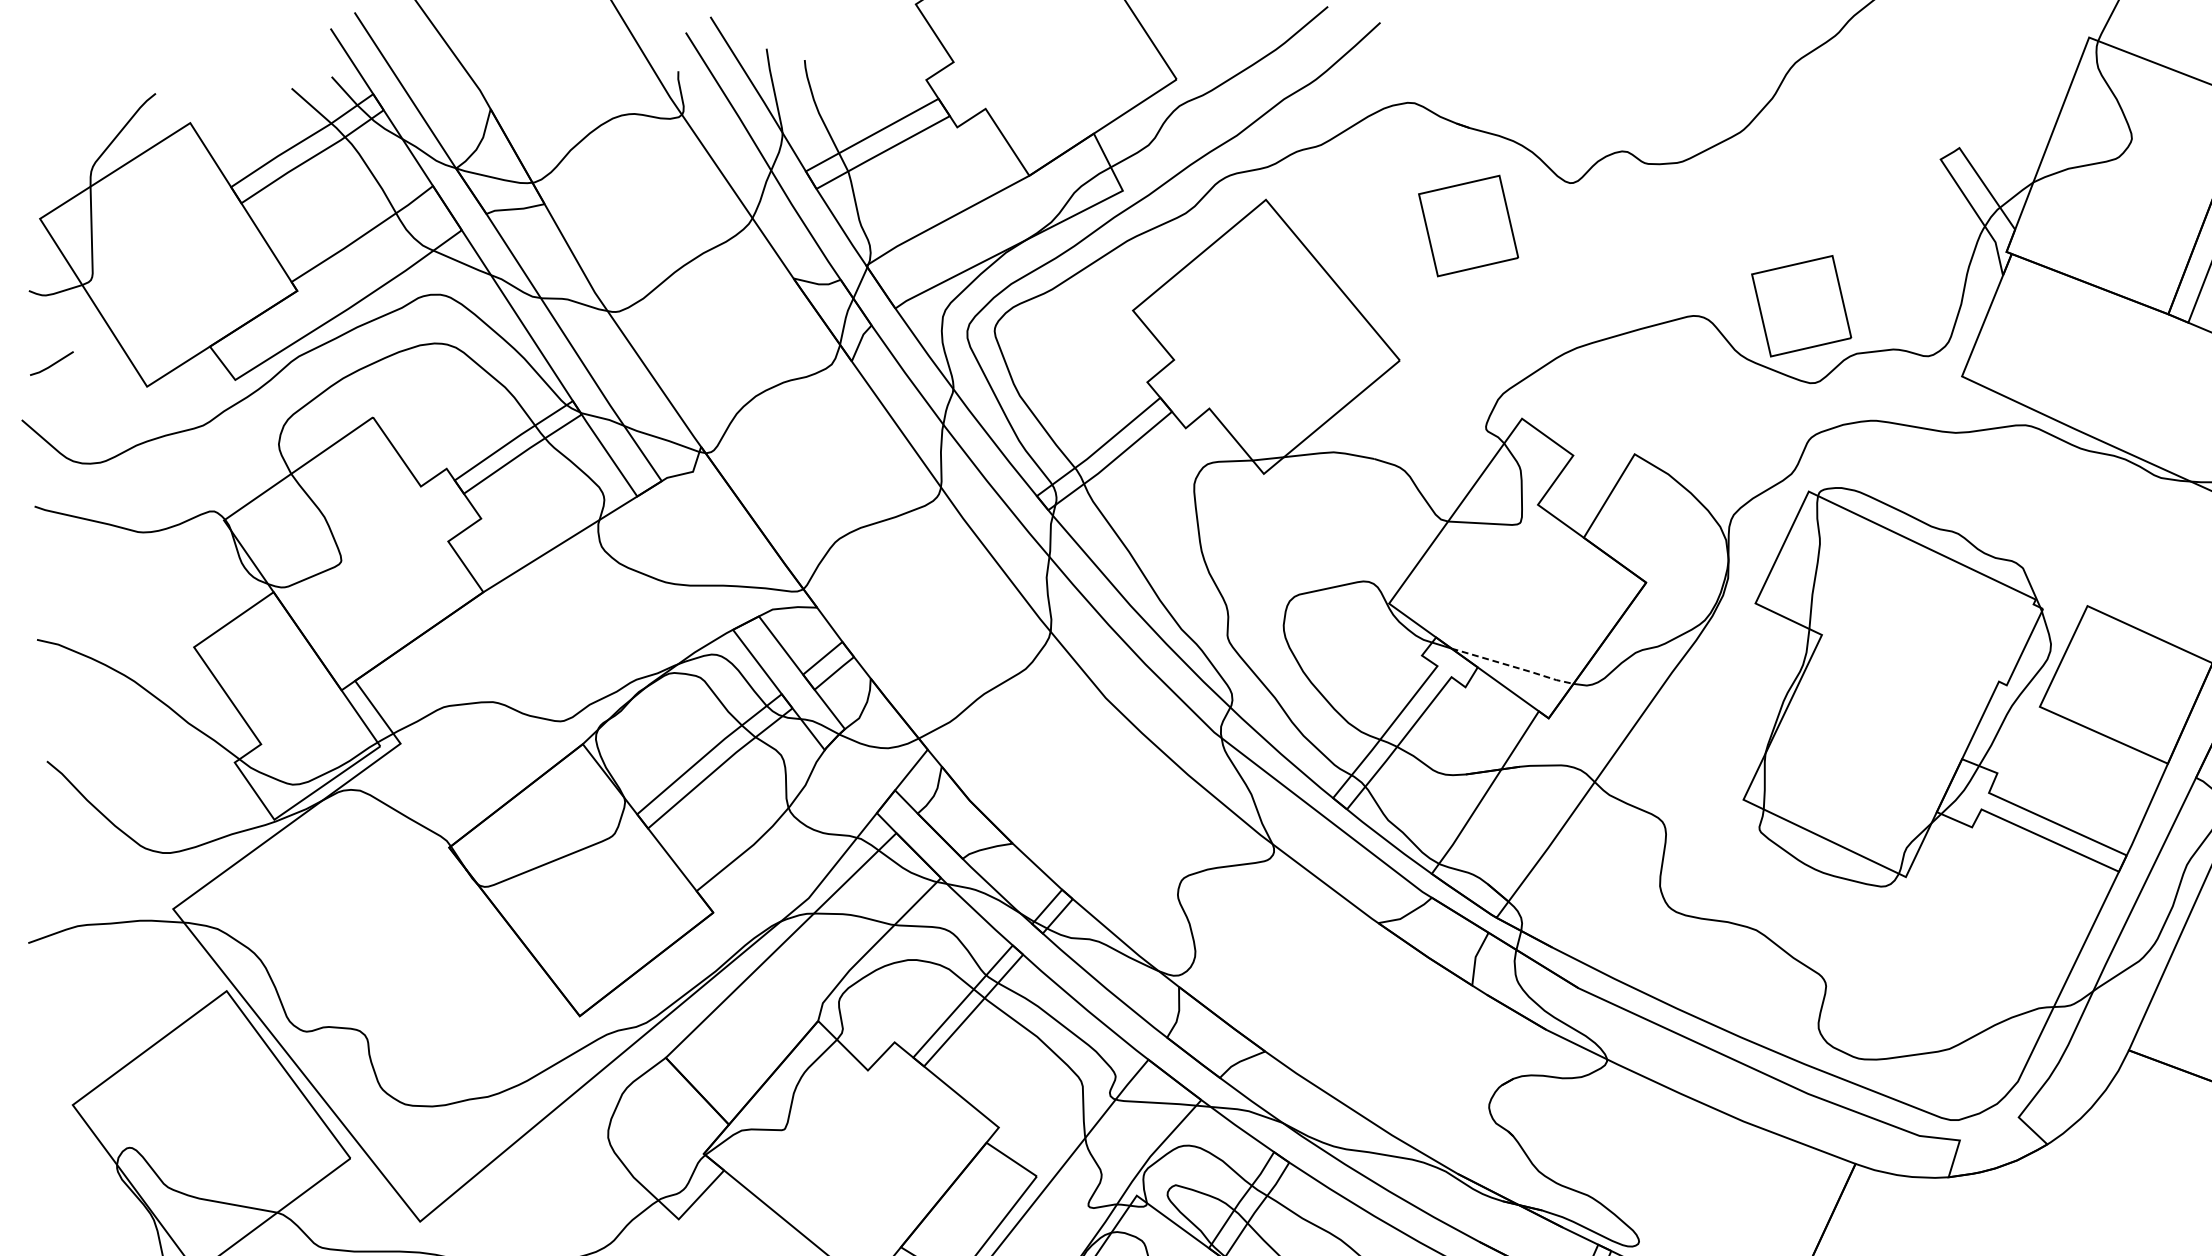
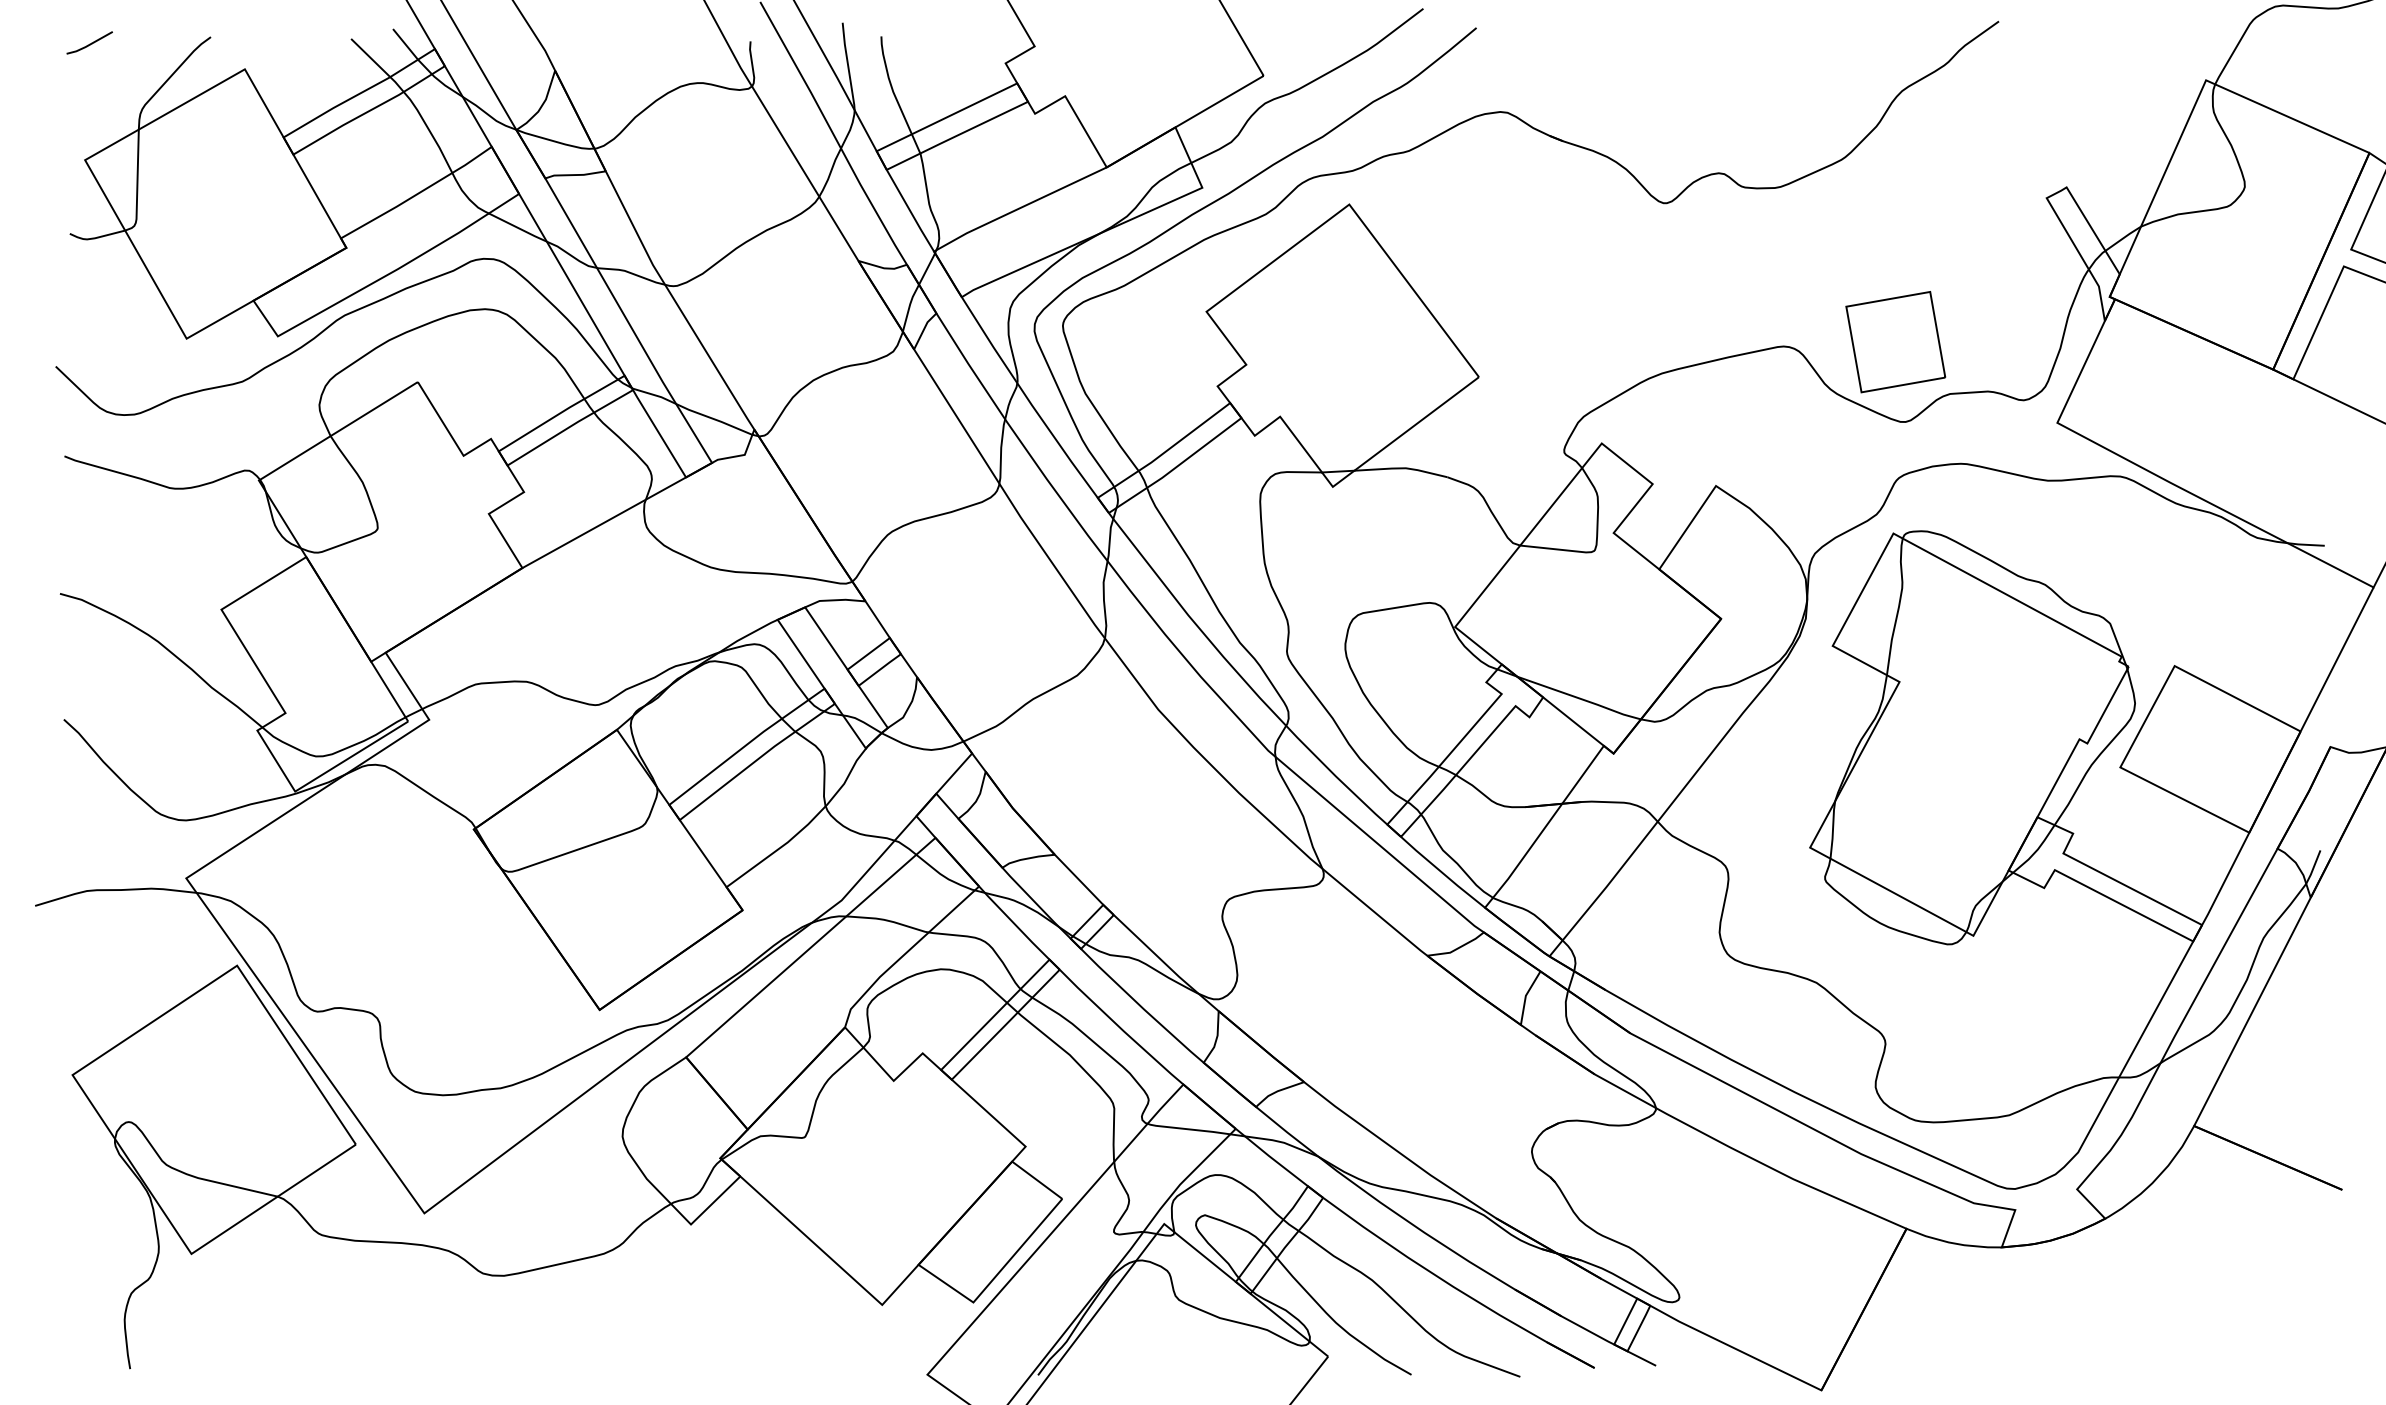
part: (1468, 226) -> (1556, 242), removed
line: (51, 364) -> (89, 43), moved
line: (1513, 666) -> (1580, 698), dashed -> solid

